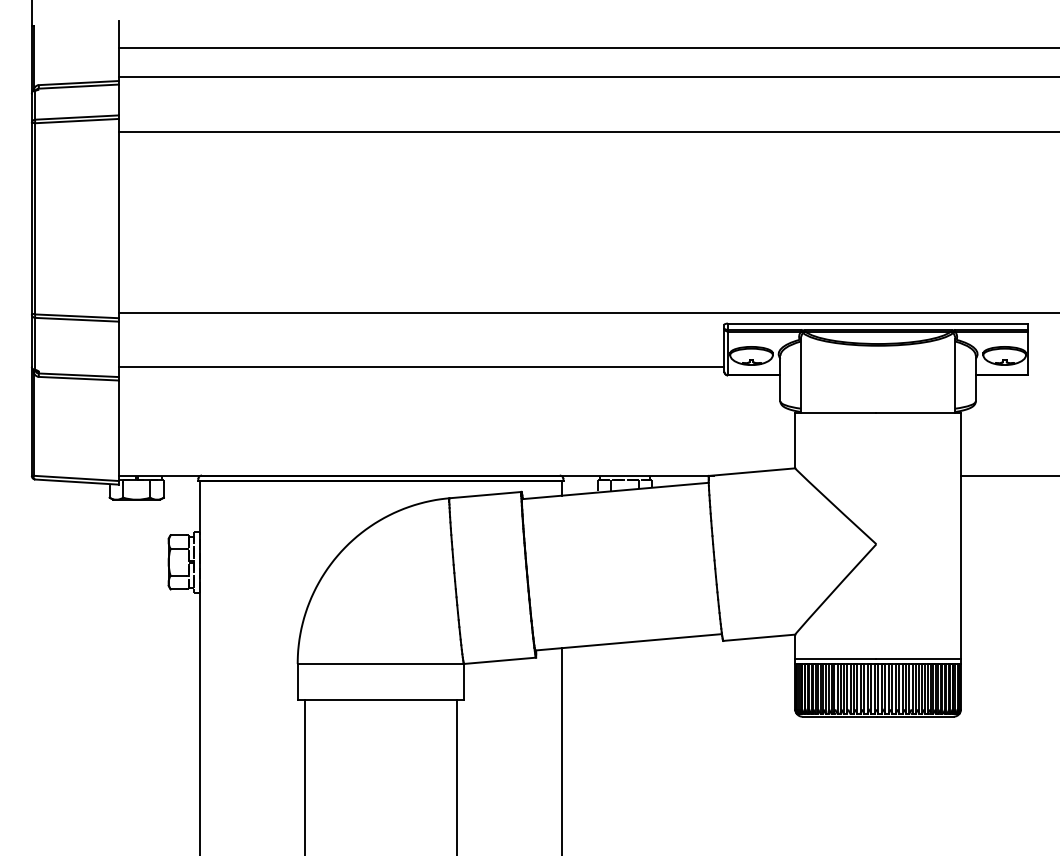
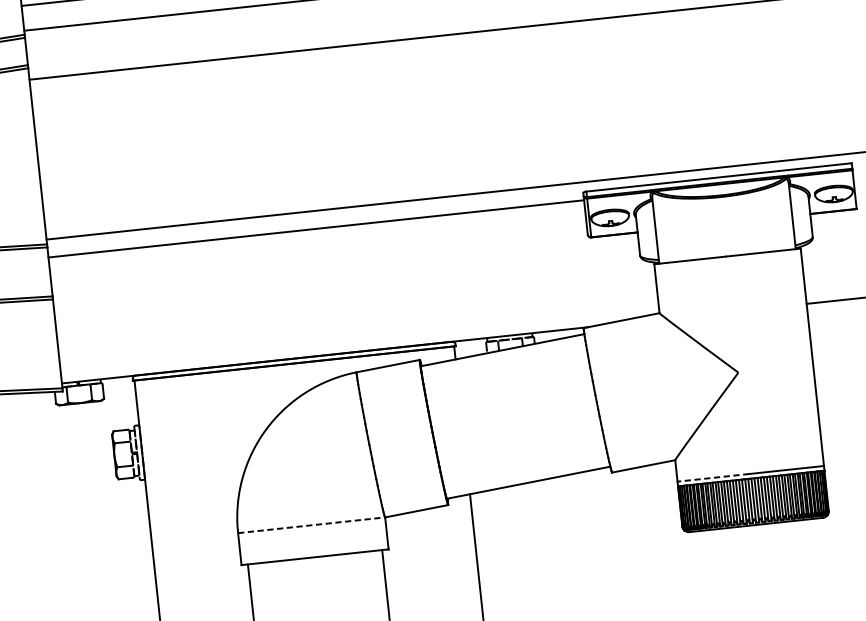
line: (421, 367) -> (316, 229), moved
line: (835, 658) -> (713, 477), solid -> dashed
line: (381, 663) -> (312, 524), solid -> dashed

